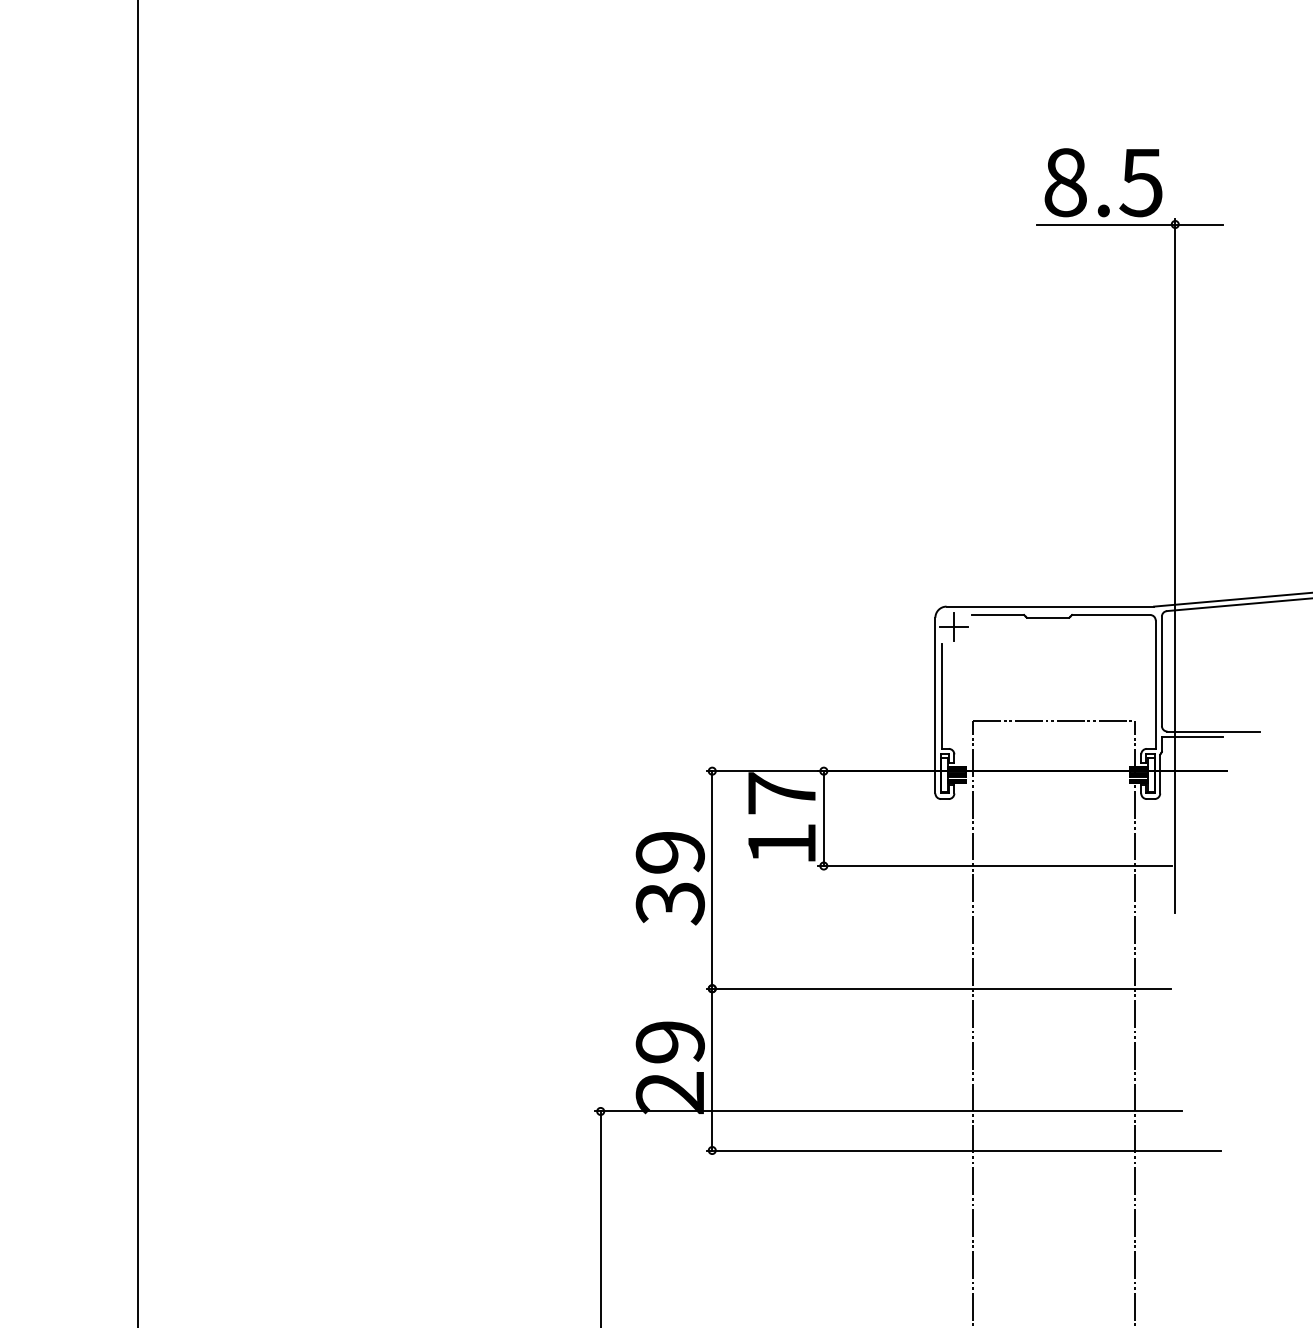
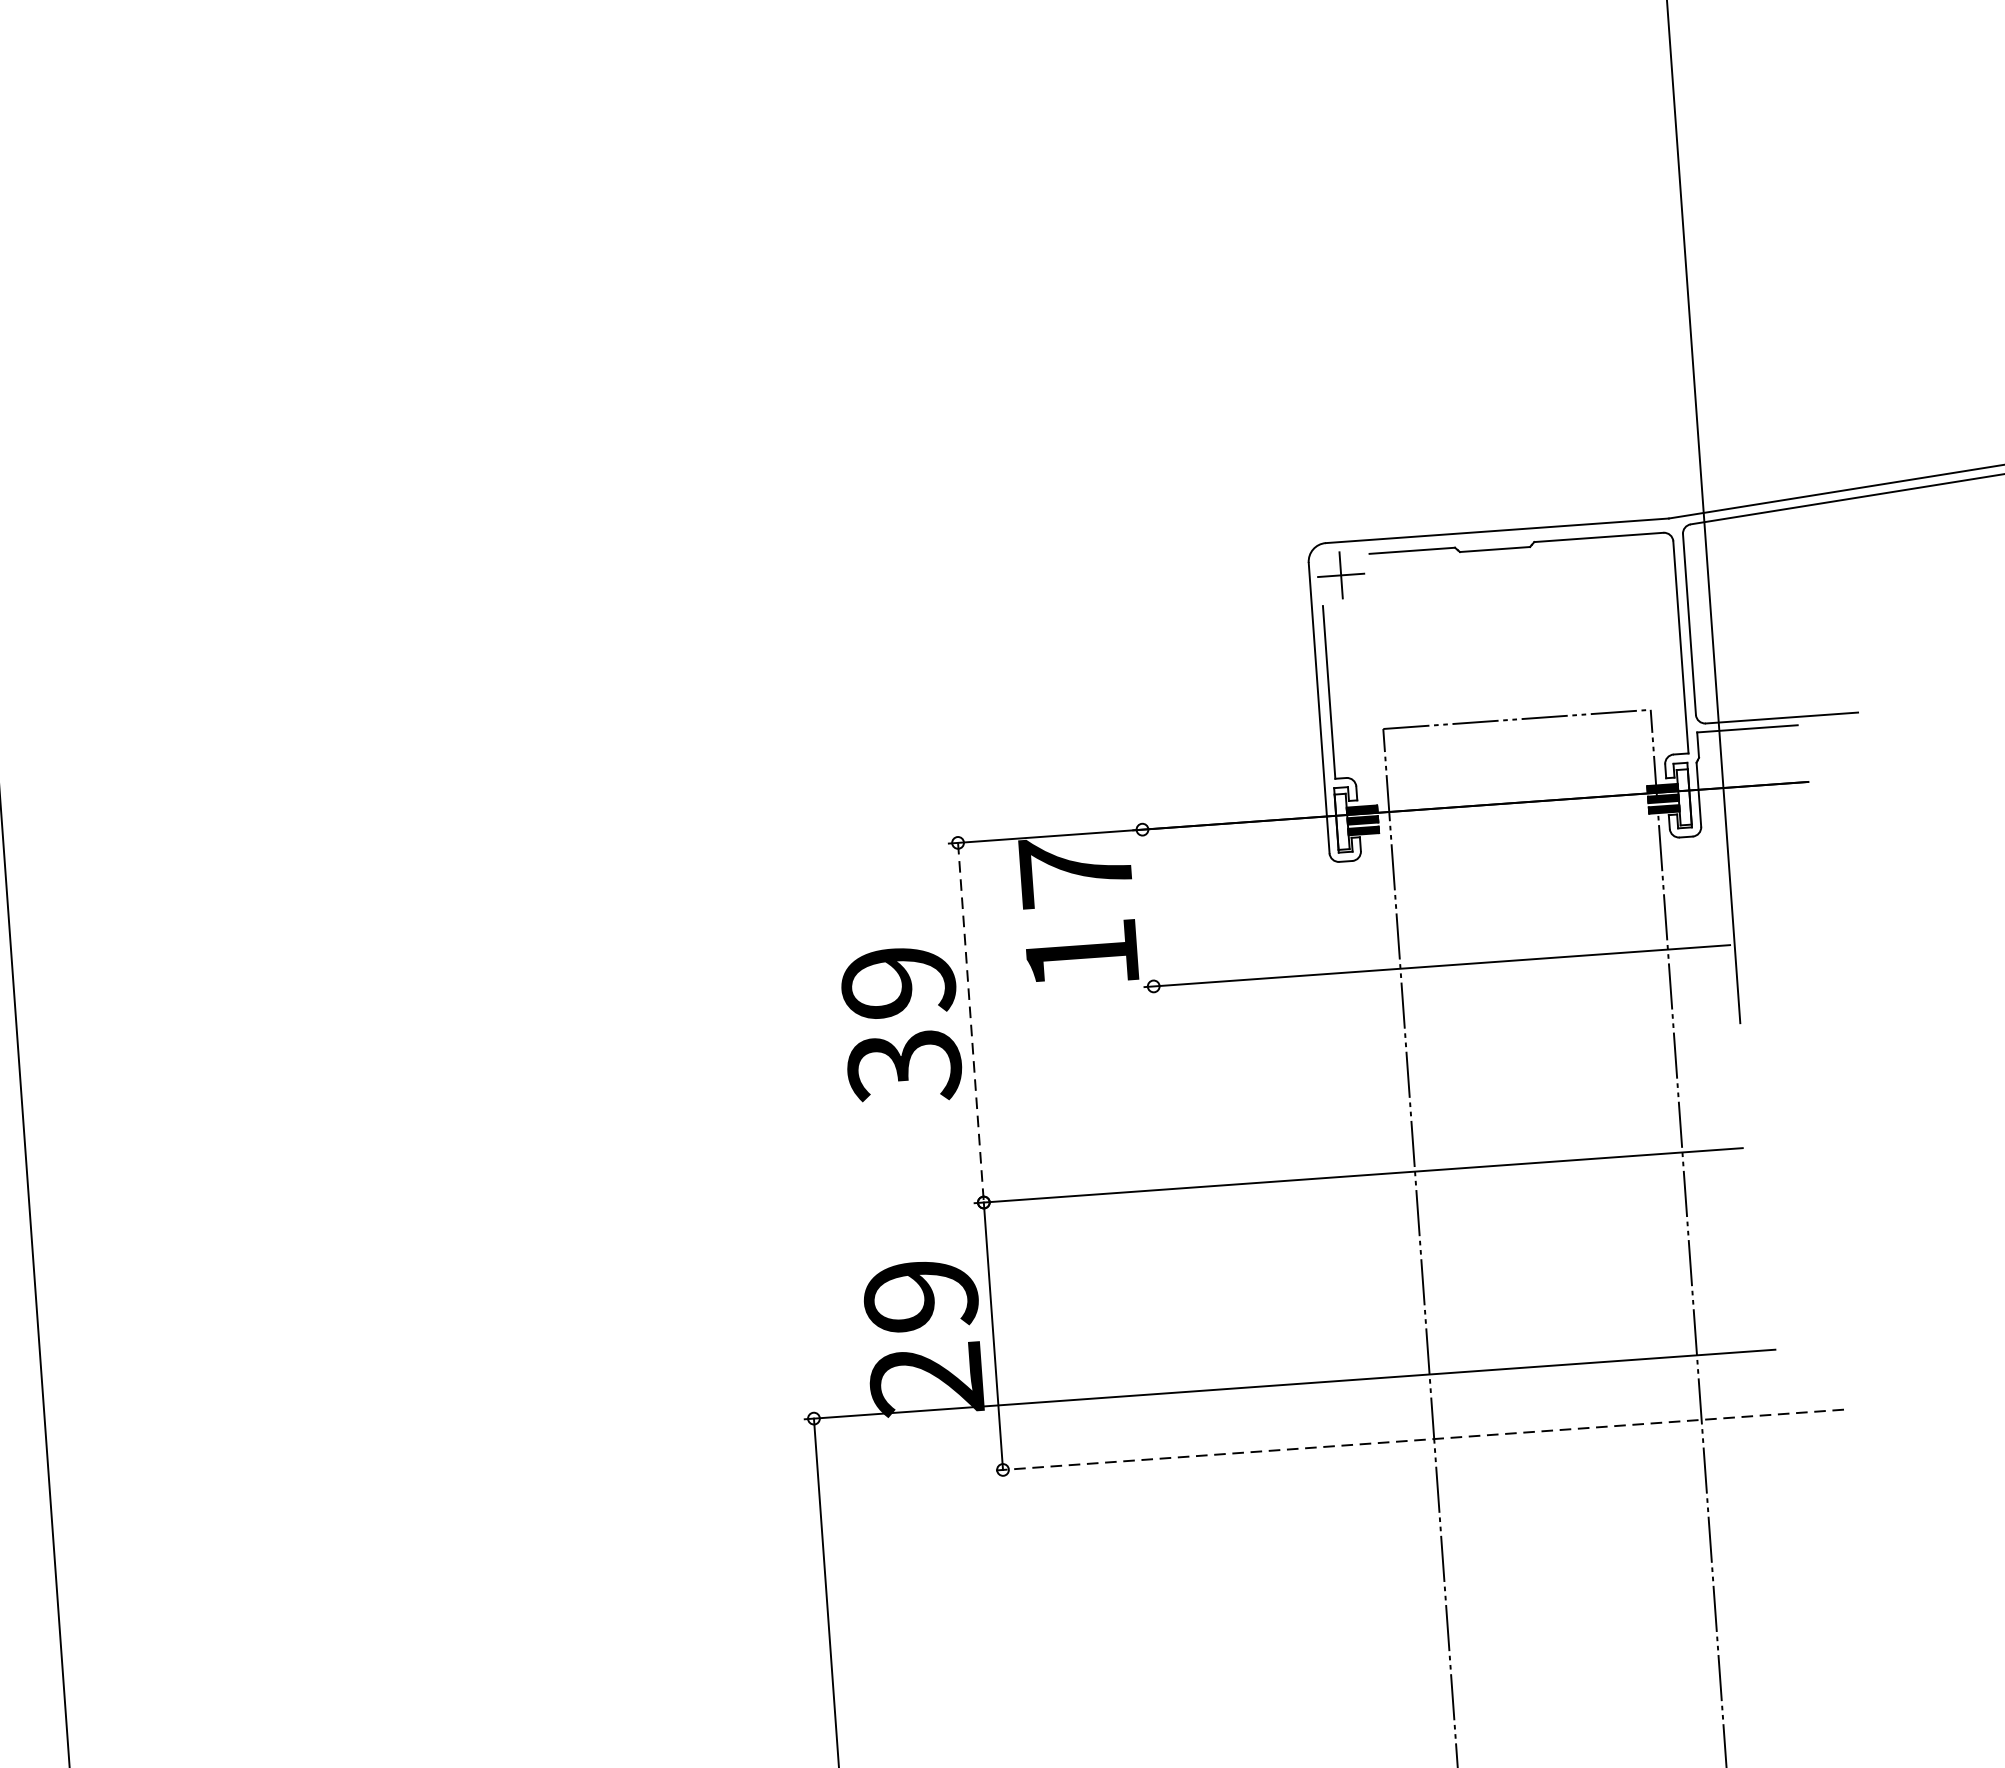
line: (823, 818) -> (1147, 907), removed
line: (712, 879) -> (971, 1021), solid -> dashed
line: (963, 1150) -> (1418, 1440), solid -> dashed

